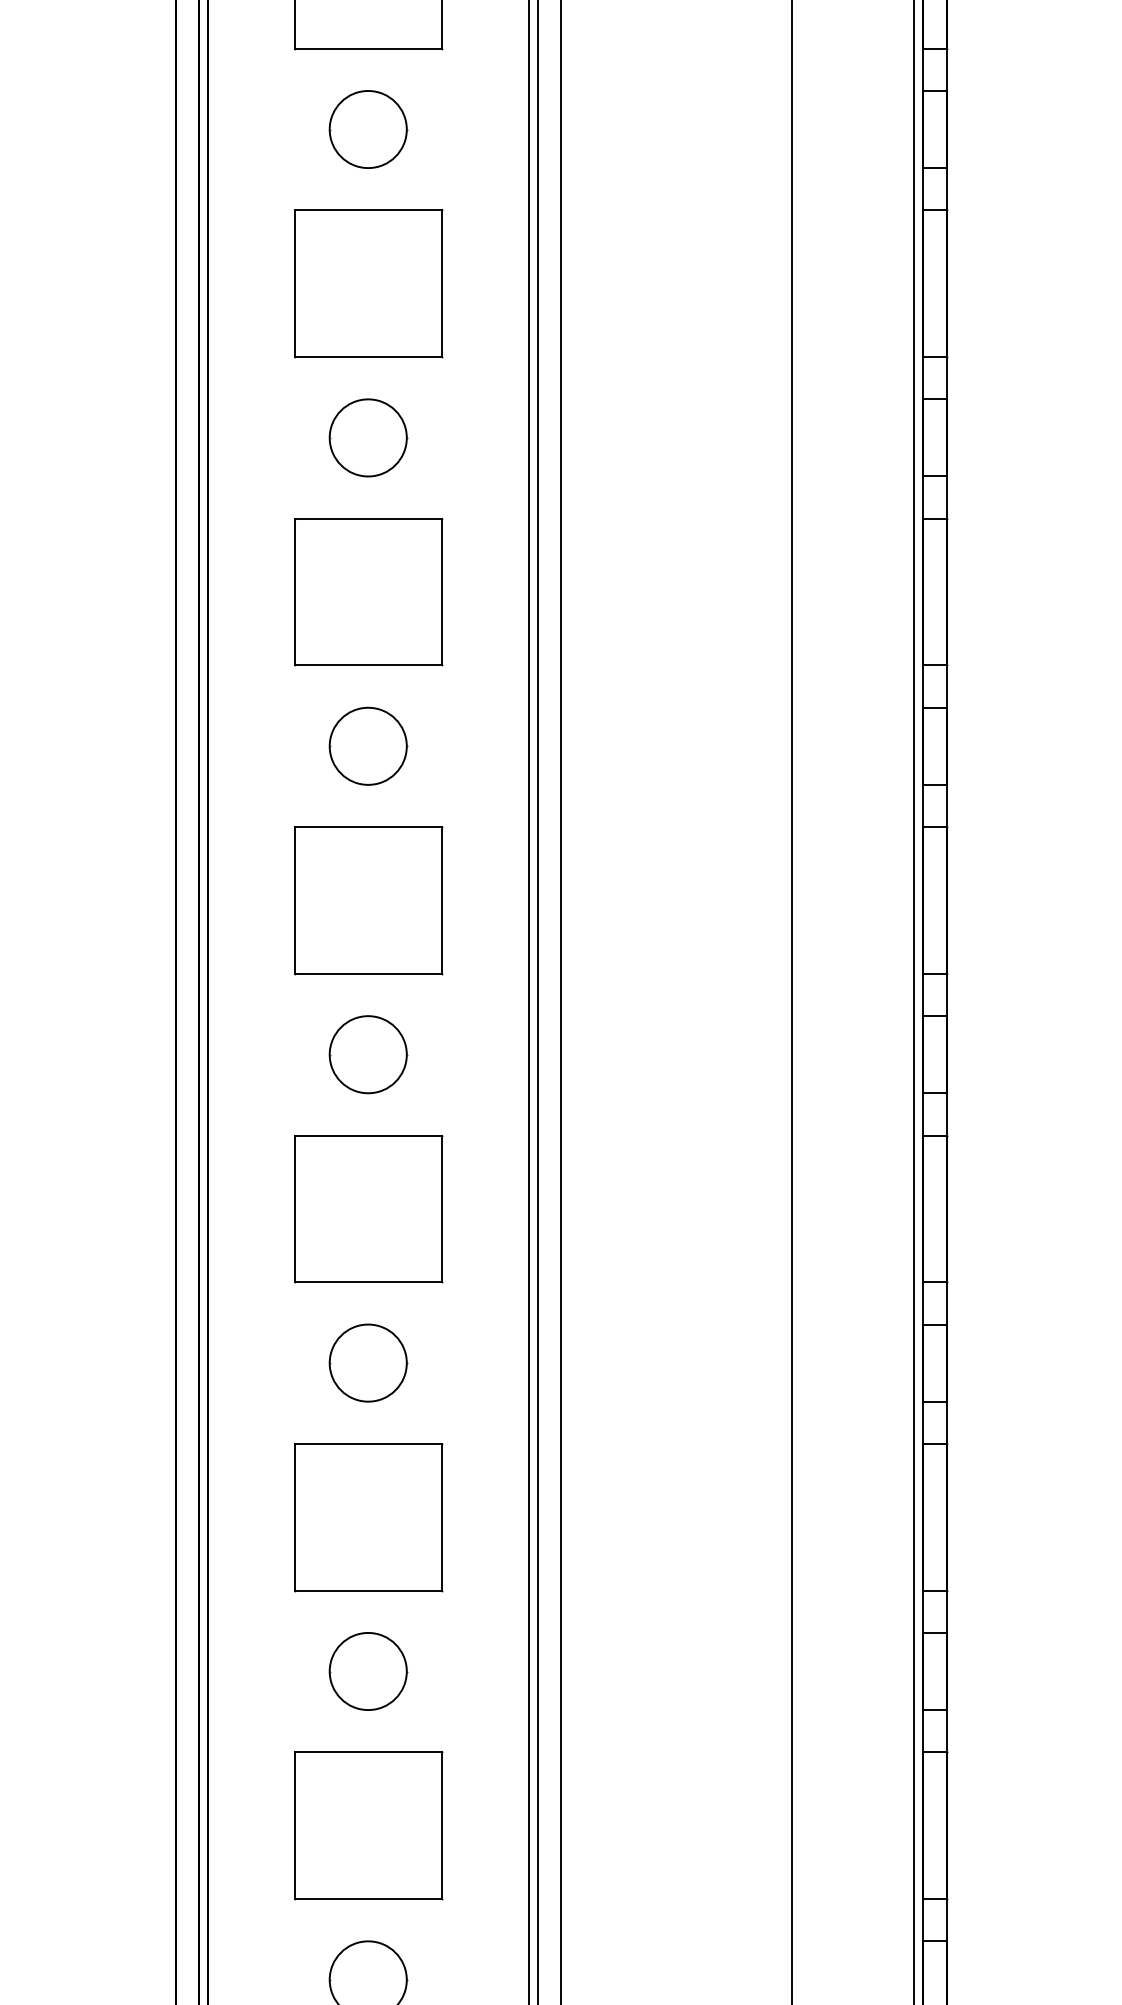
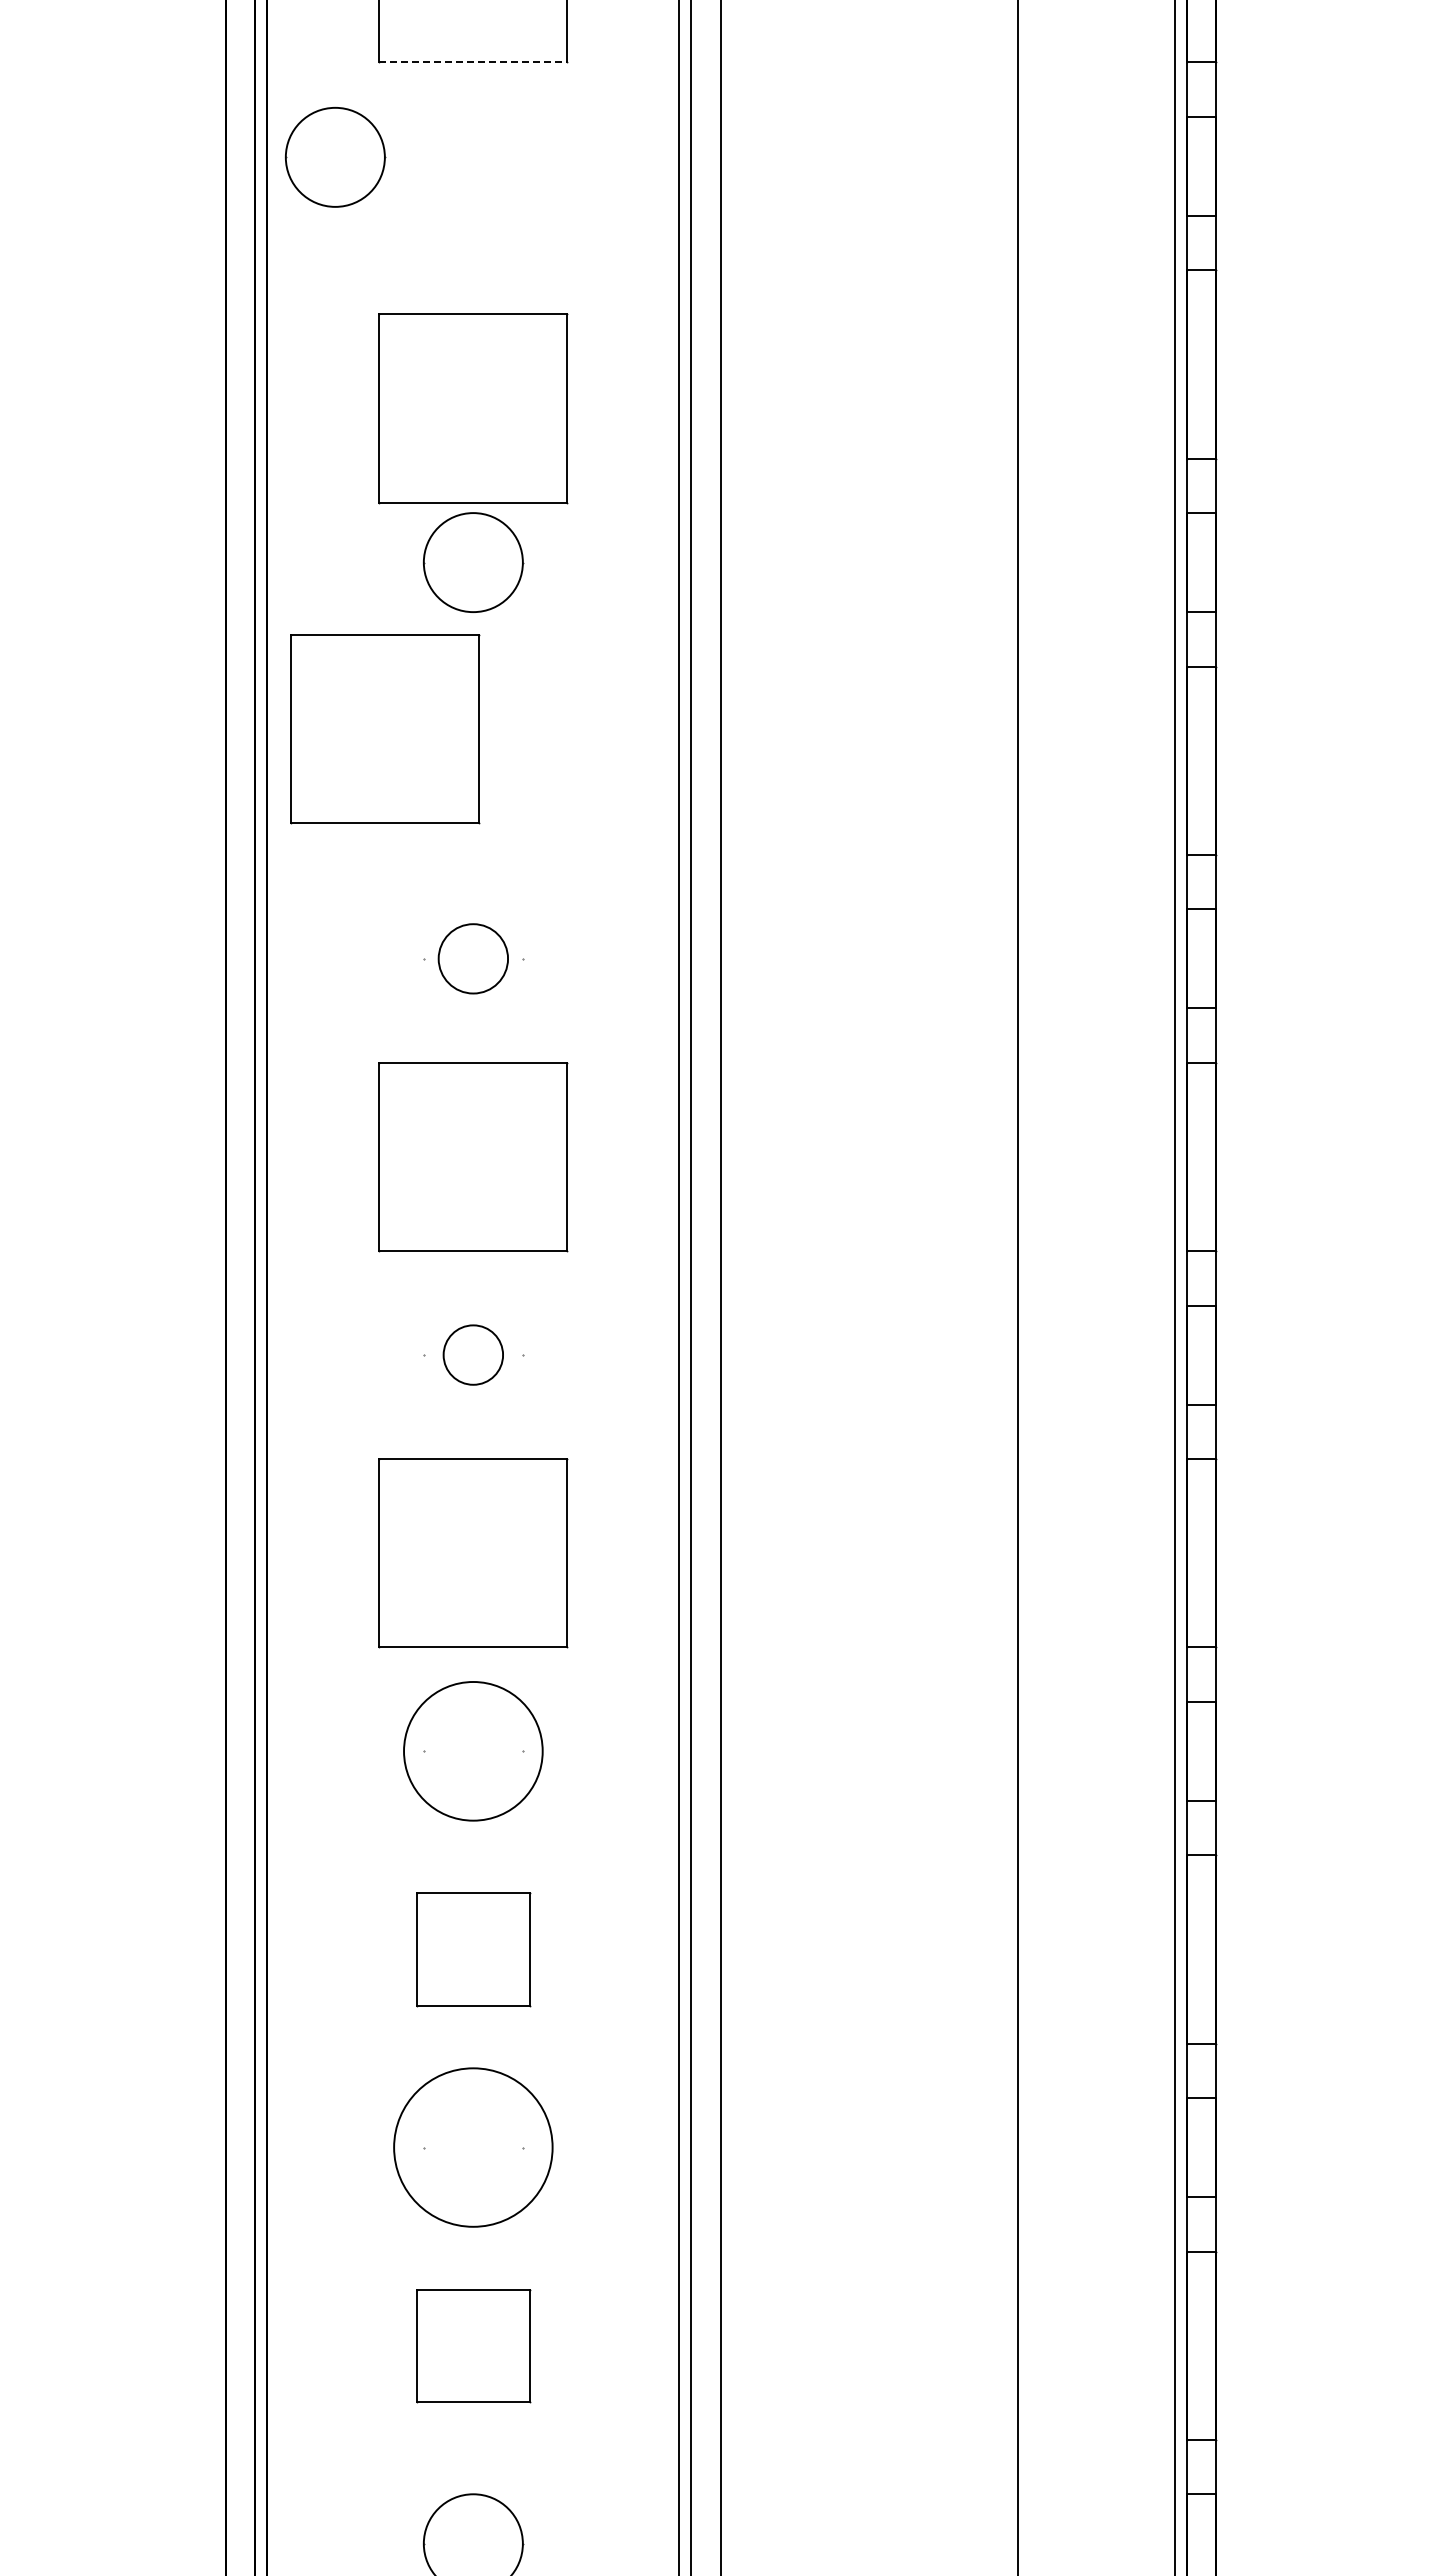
line: (368, 48) -> (473, 62), solid -> dashed
circle: (368, 129) -> (335, 157), moved
part: (368, 283) -> (473, 408), moved
part: (368, 592) -> (385, 729), moved
circle: (367, 746) -> (472, 958), size x0.7
circle: (367, 1054) -> (472, 1354), size x0.6
circle: (367, 1362) -> (472, 1750), size x1.4
part: (368, 1517) -> (473, 1949), size x0.6
circle: (367, 1671) -> (472, 2147), size x1.6
part: (368, 1826) -> (473, 2346), size x0.6

